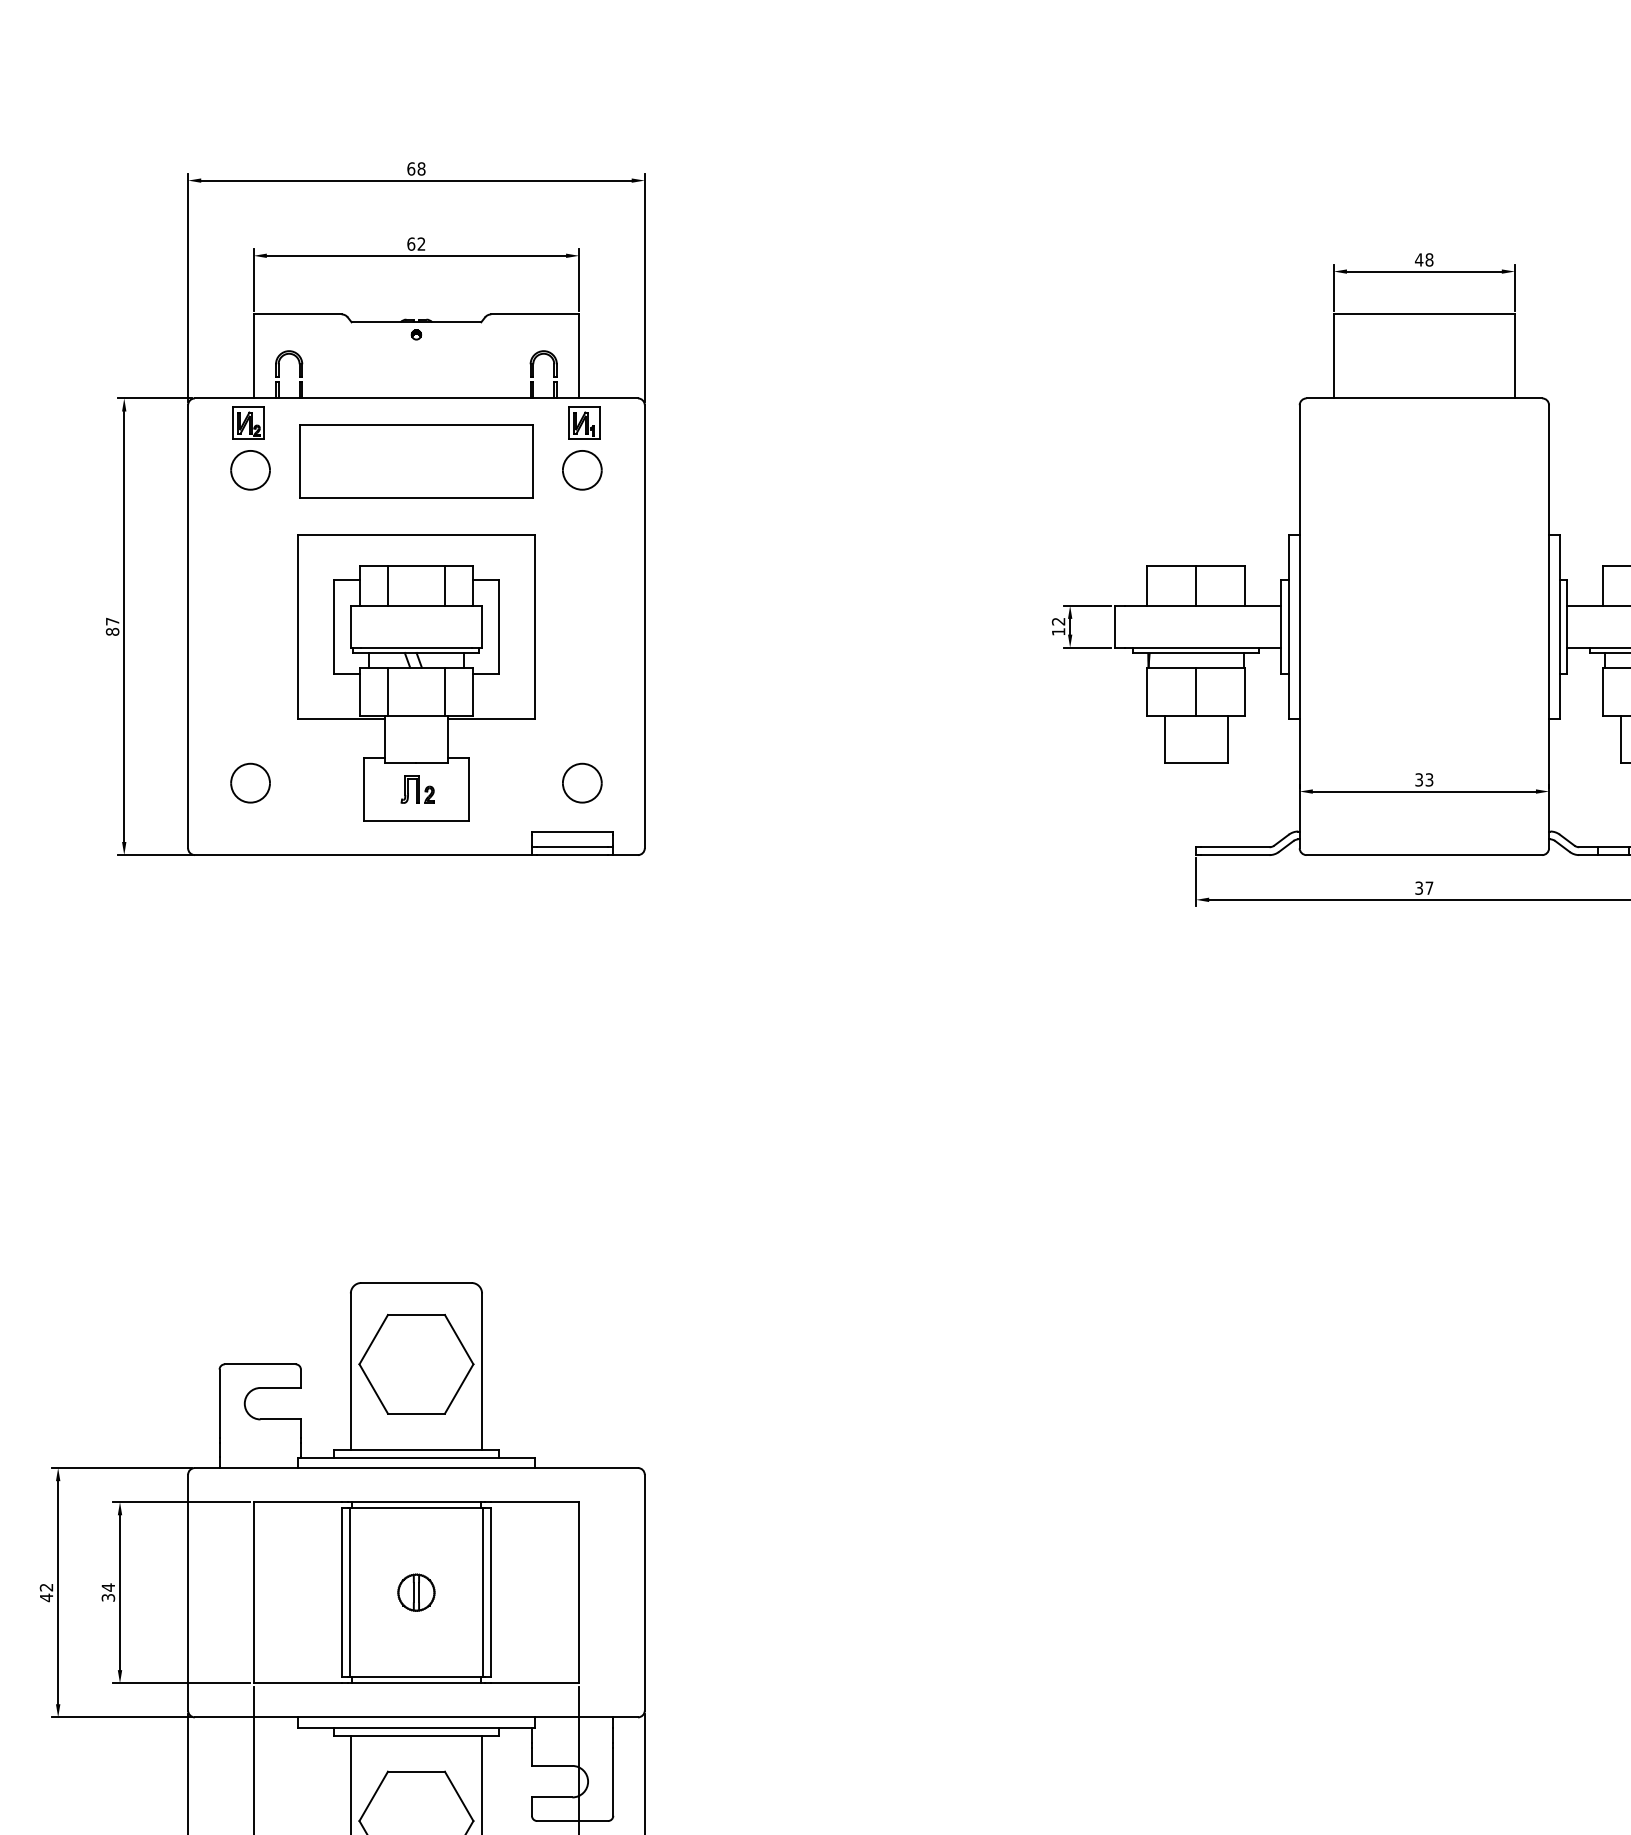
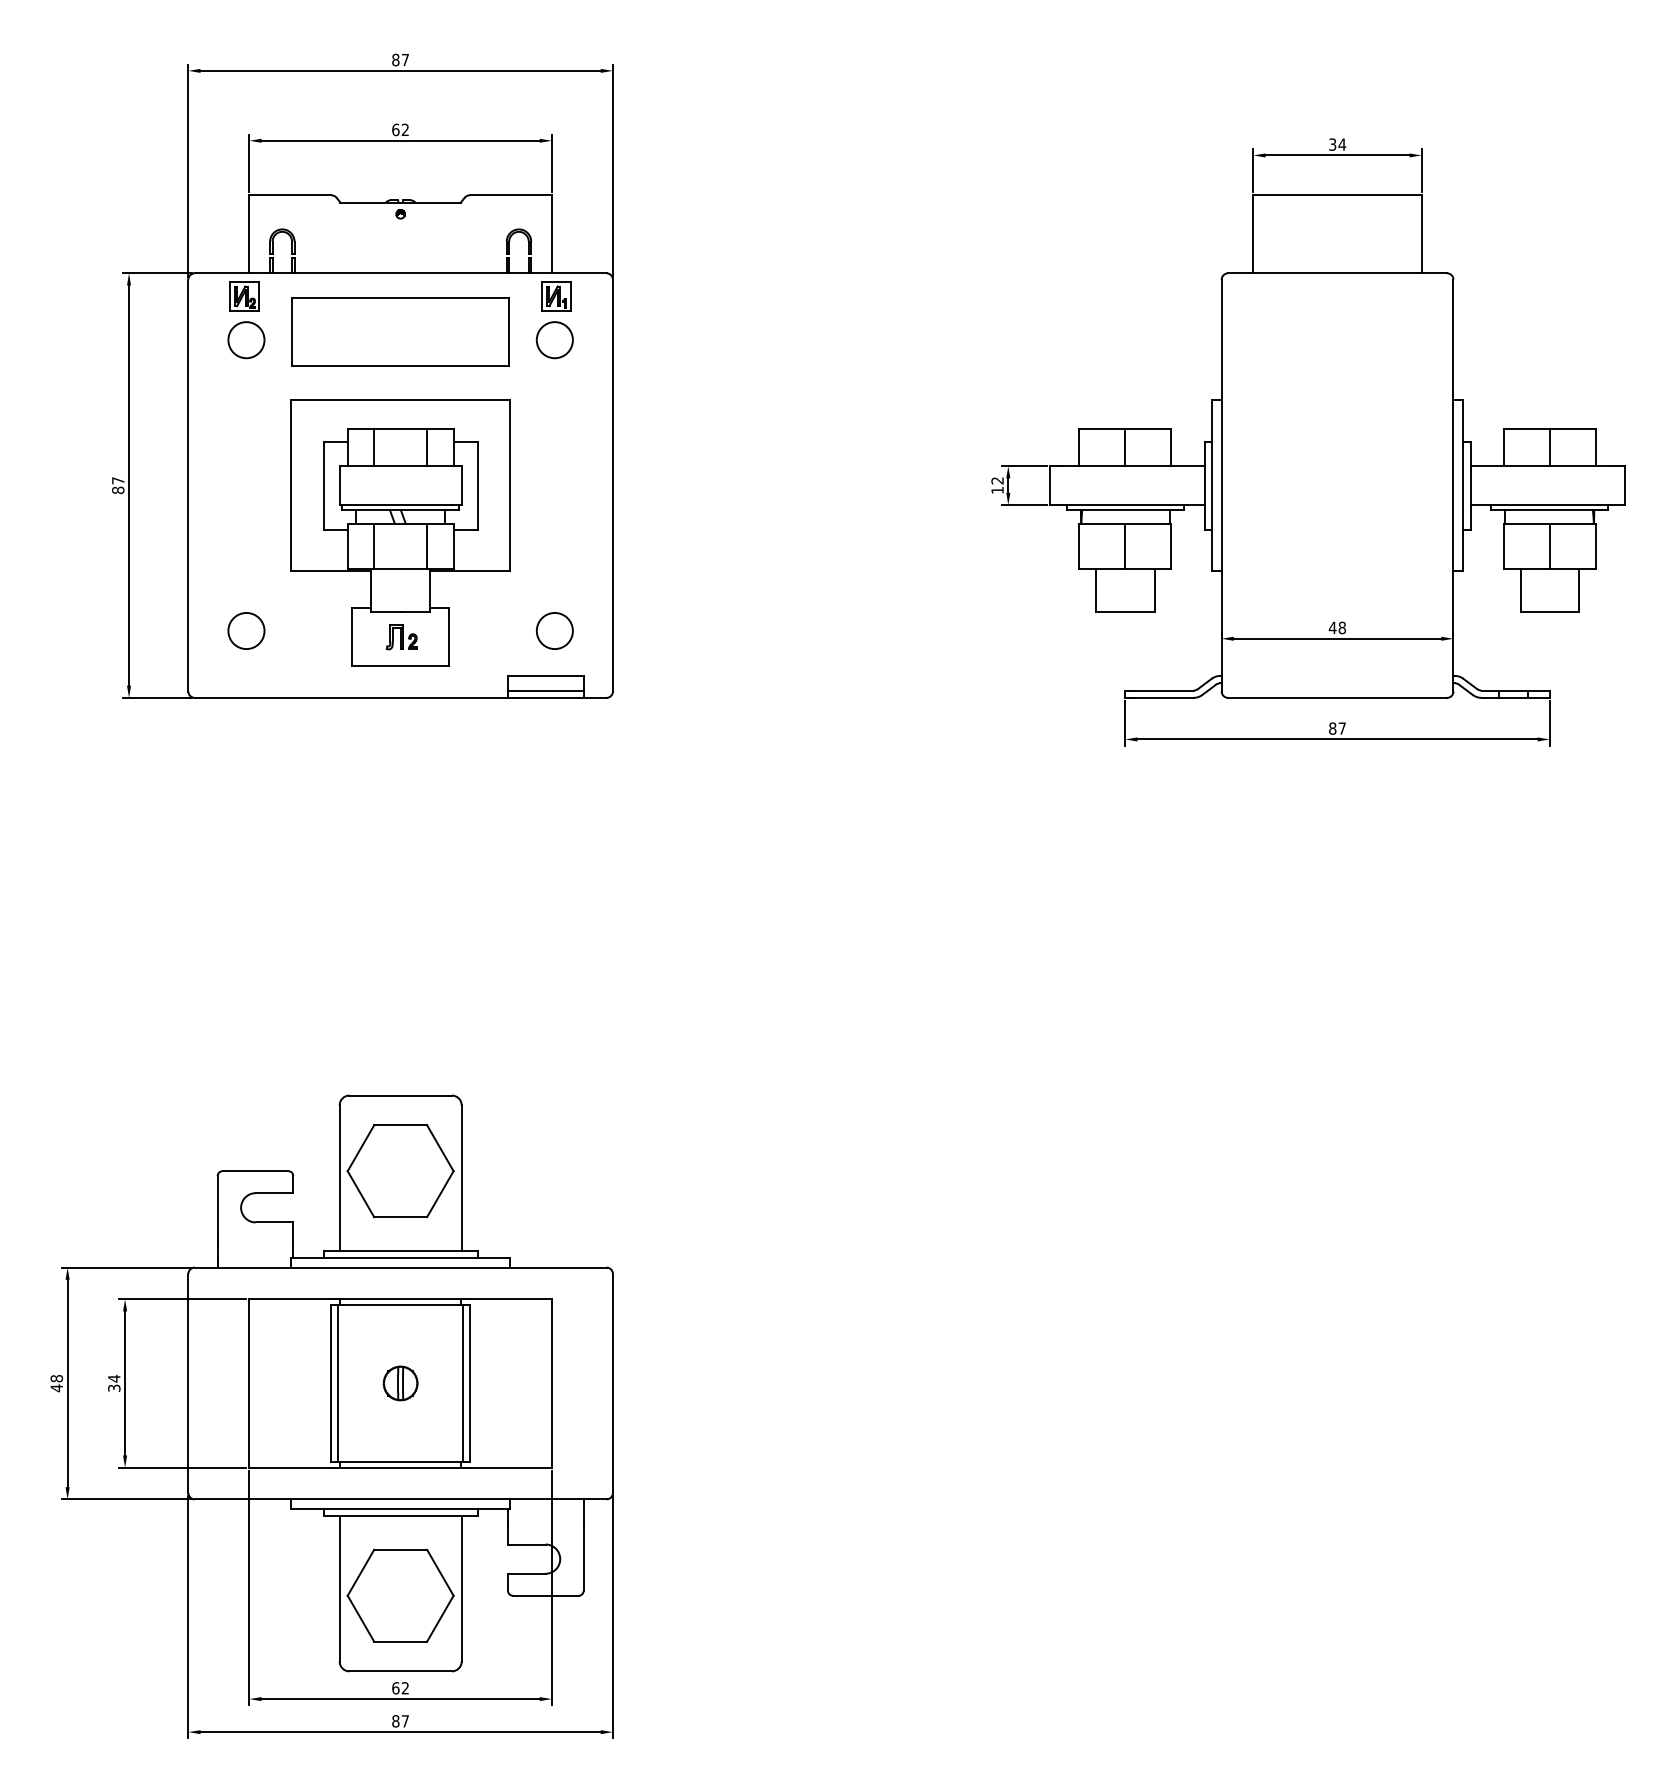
text: (416, 168) -> (400, 59), 68 -> 87
text: (1424, 259) -> (1337, 144), 48 -> 34
text: (1424, 779) -> (1337, 627), 33 -> 48
text: (1418, 888) -> (1332, 728), 37 -> 87
text: (46, 1587) -> (56, 1378), 42 -> 48

